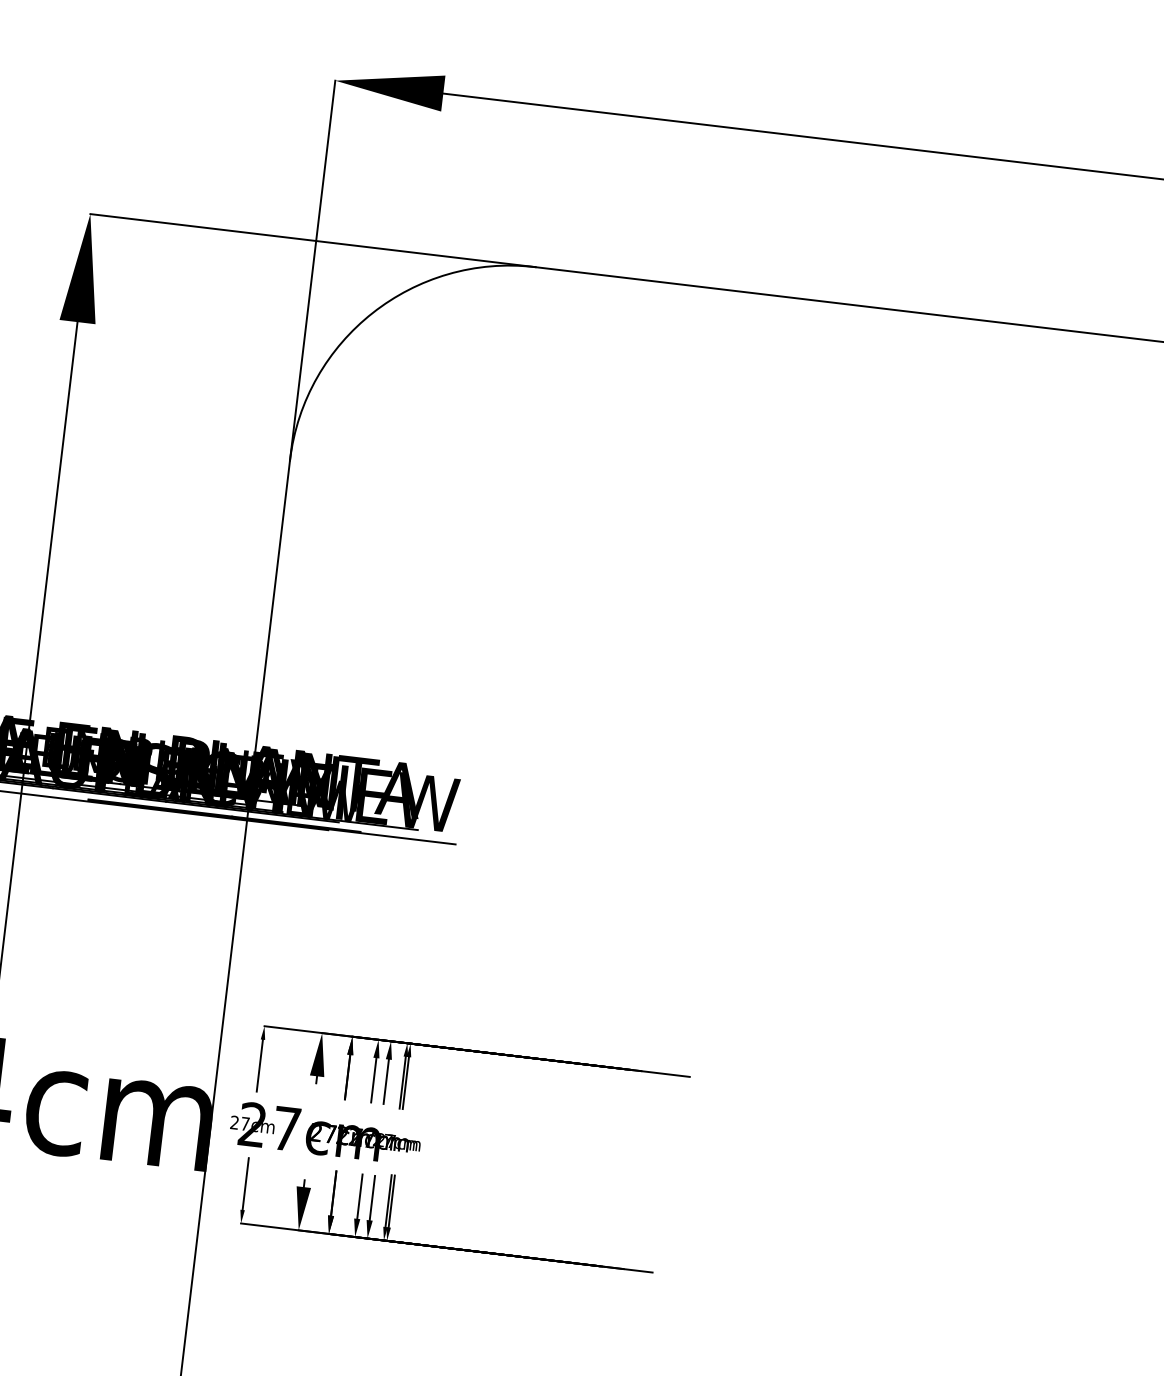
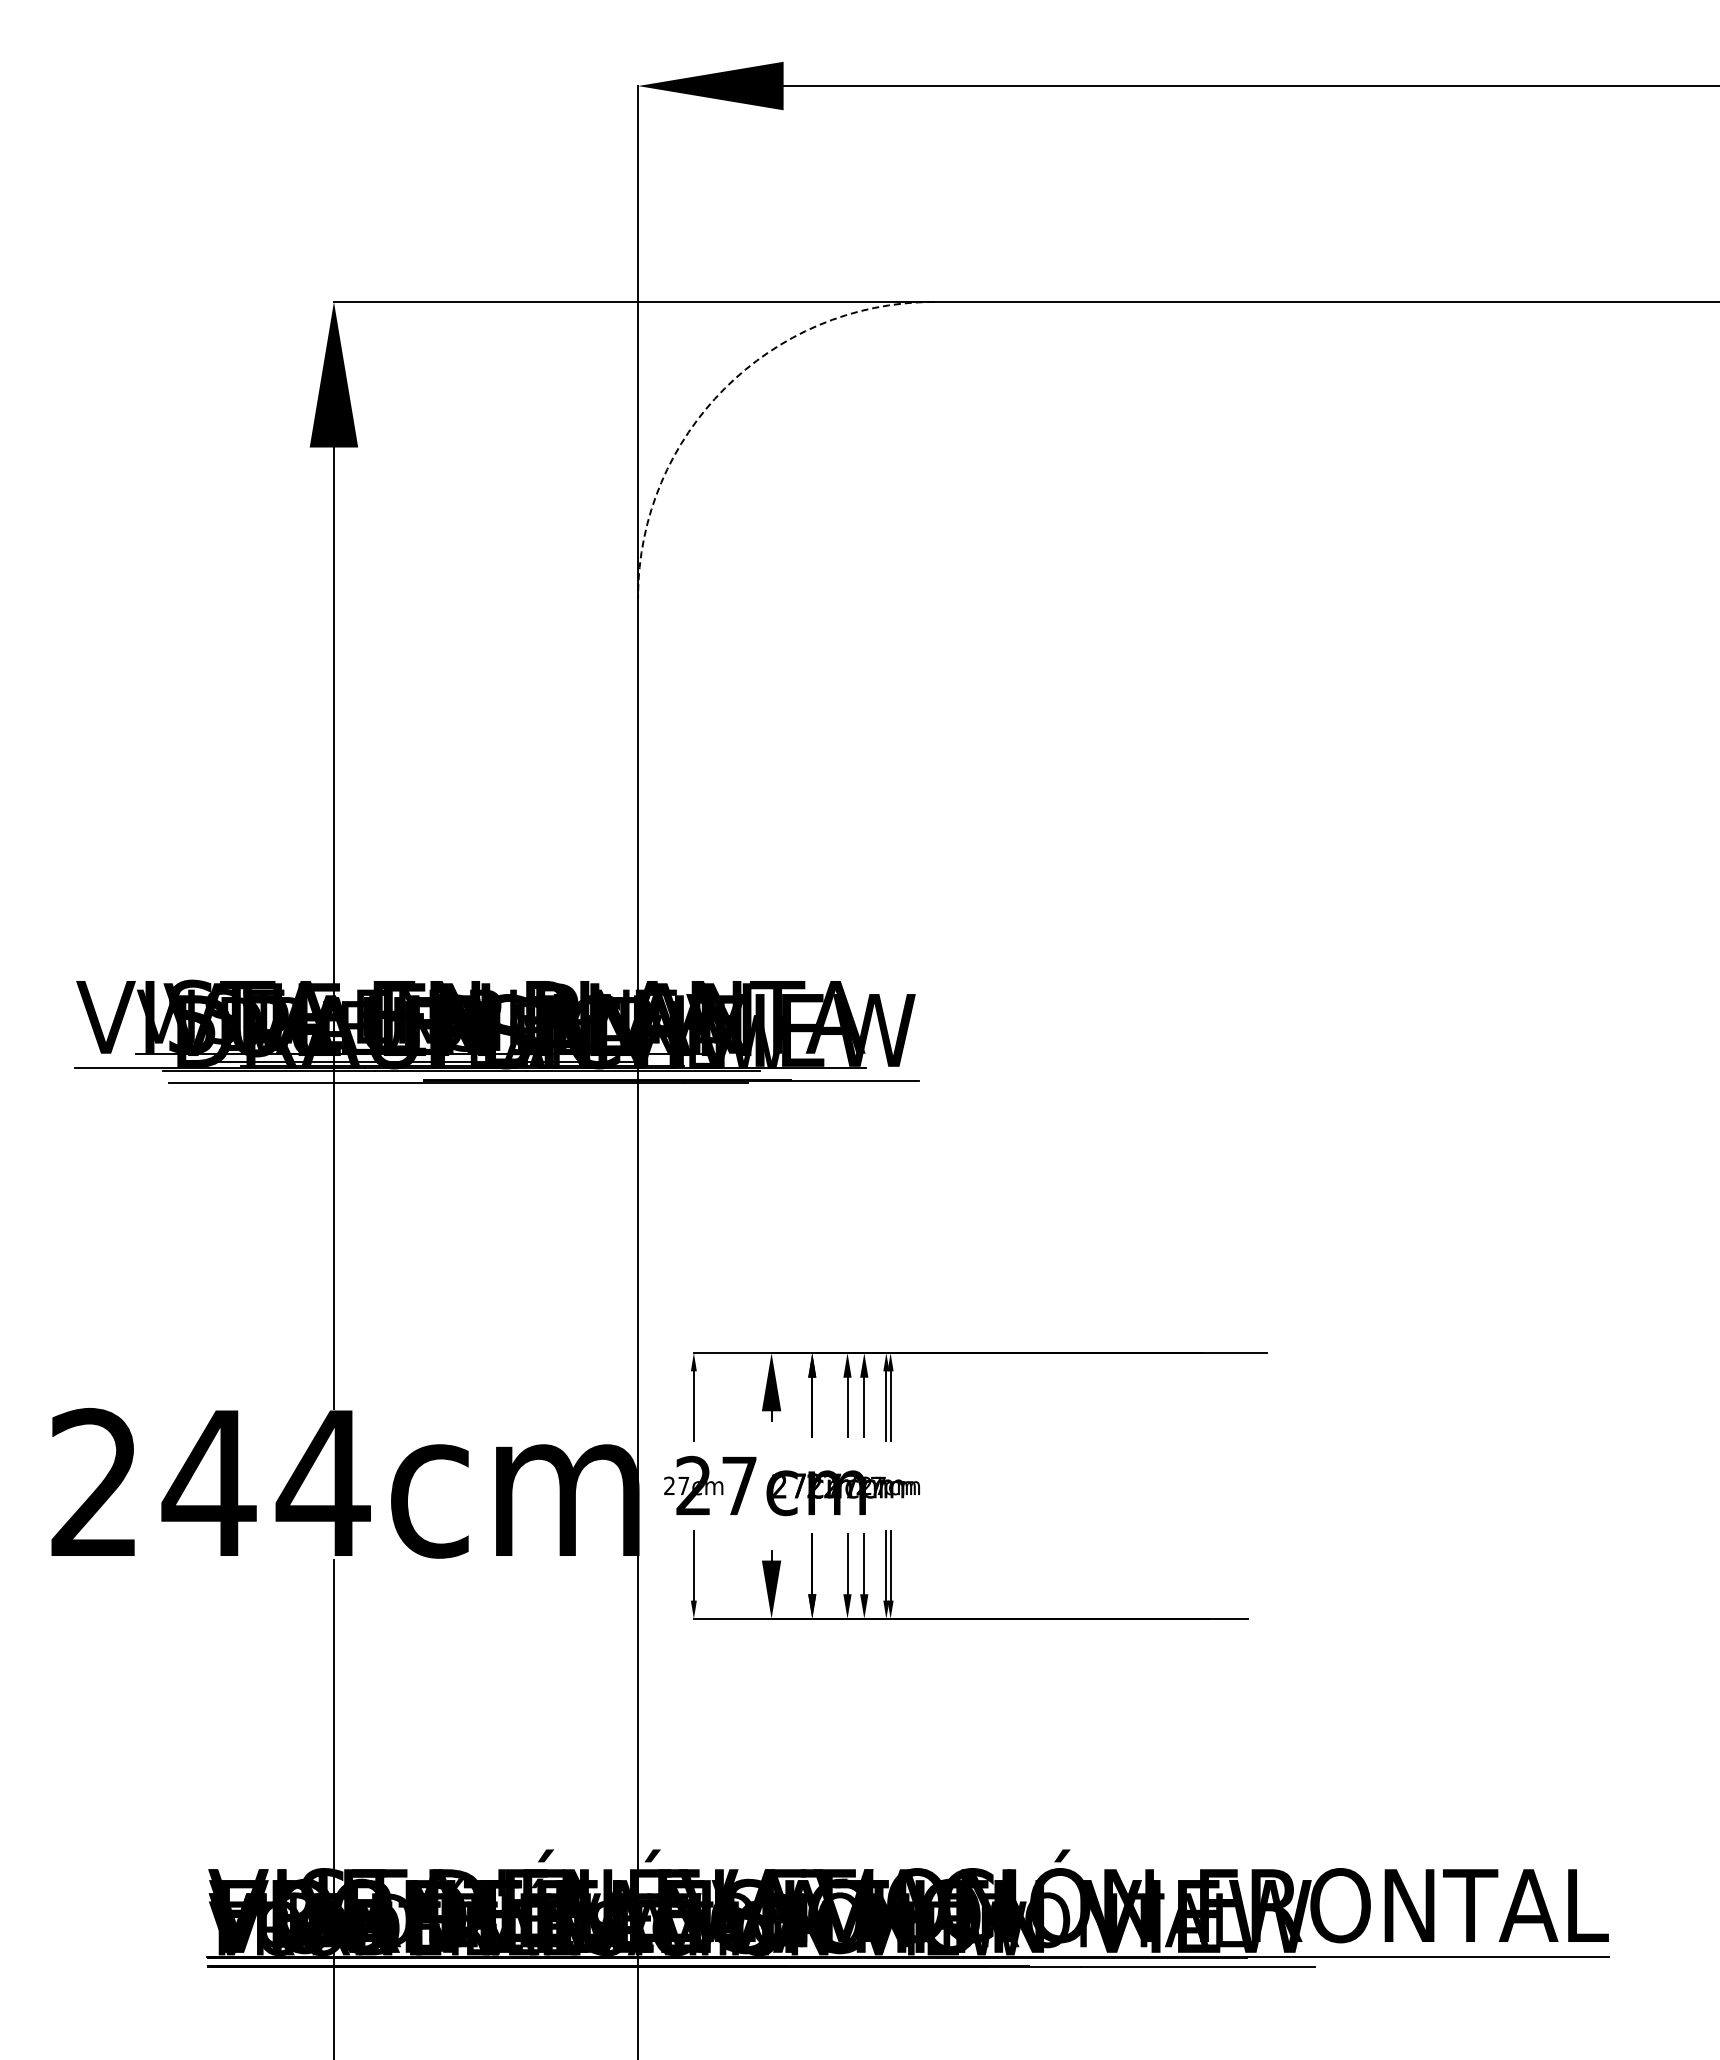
arc: (372, 312) -> (724, 388), solid -> dashed

